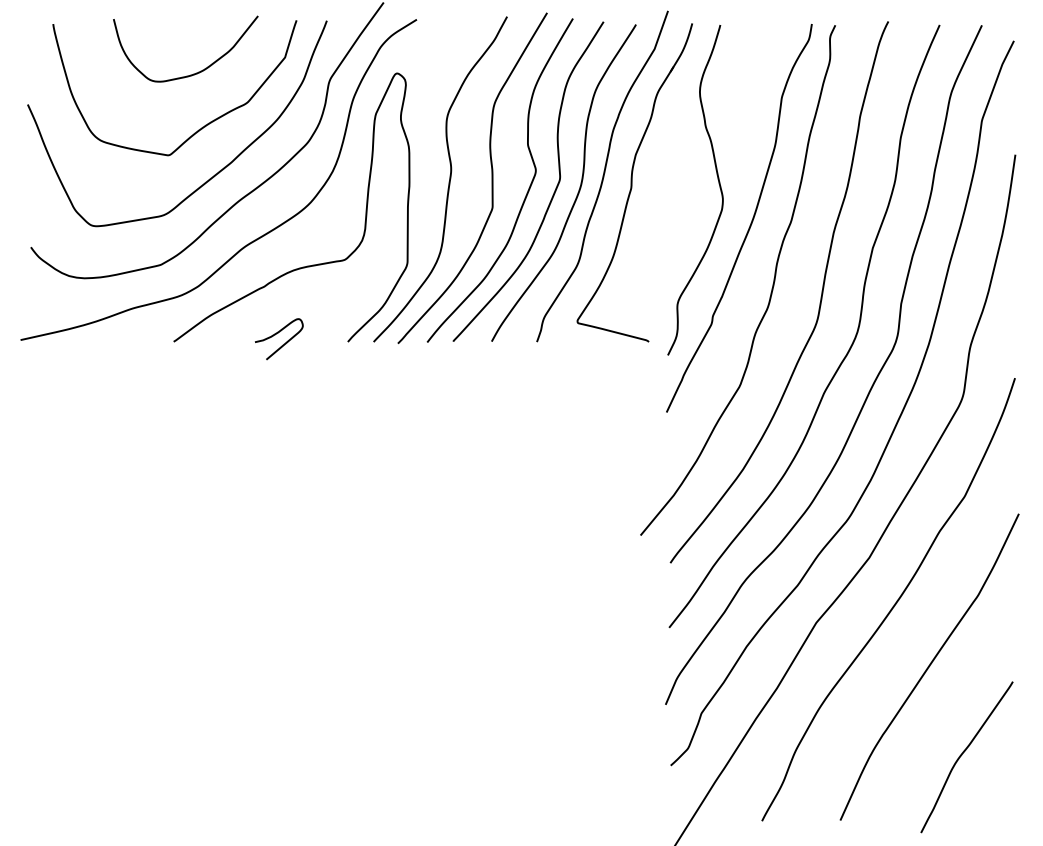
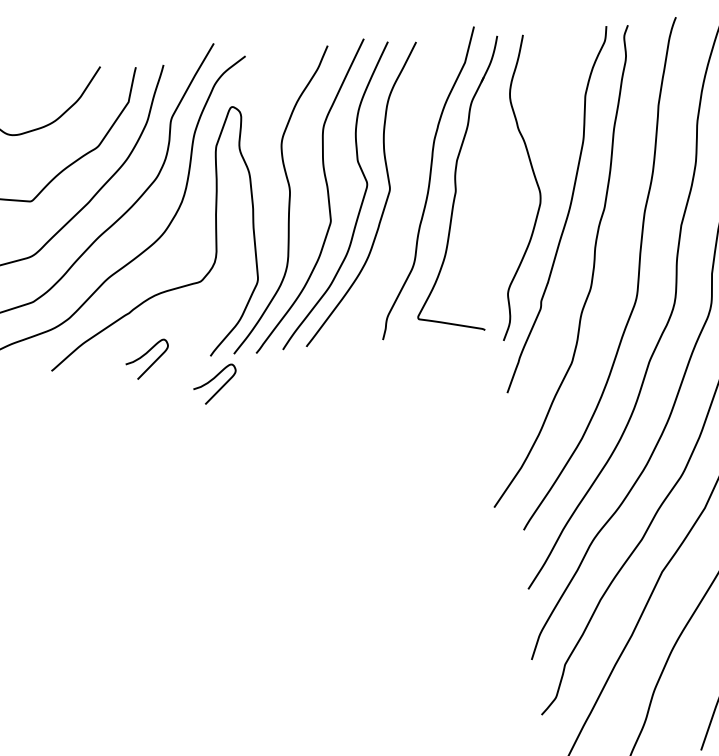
curve: (579, 186) -> (408, 194), removed
curve: (346, 369) -> (211, 381), added

